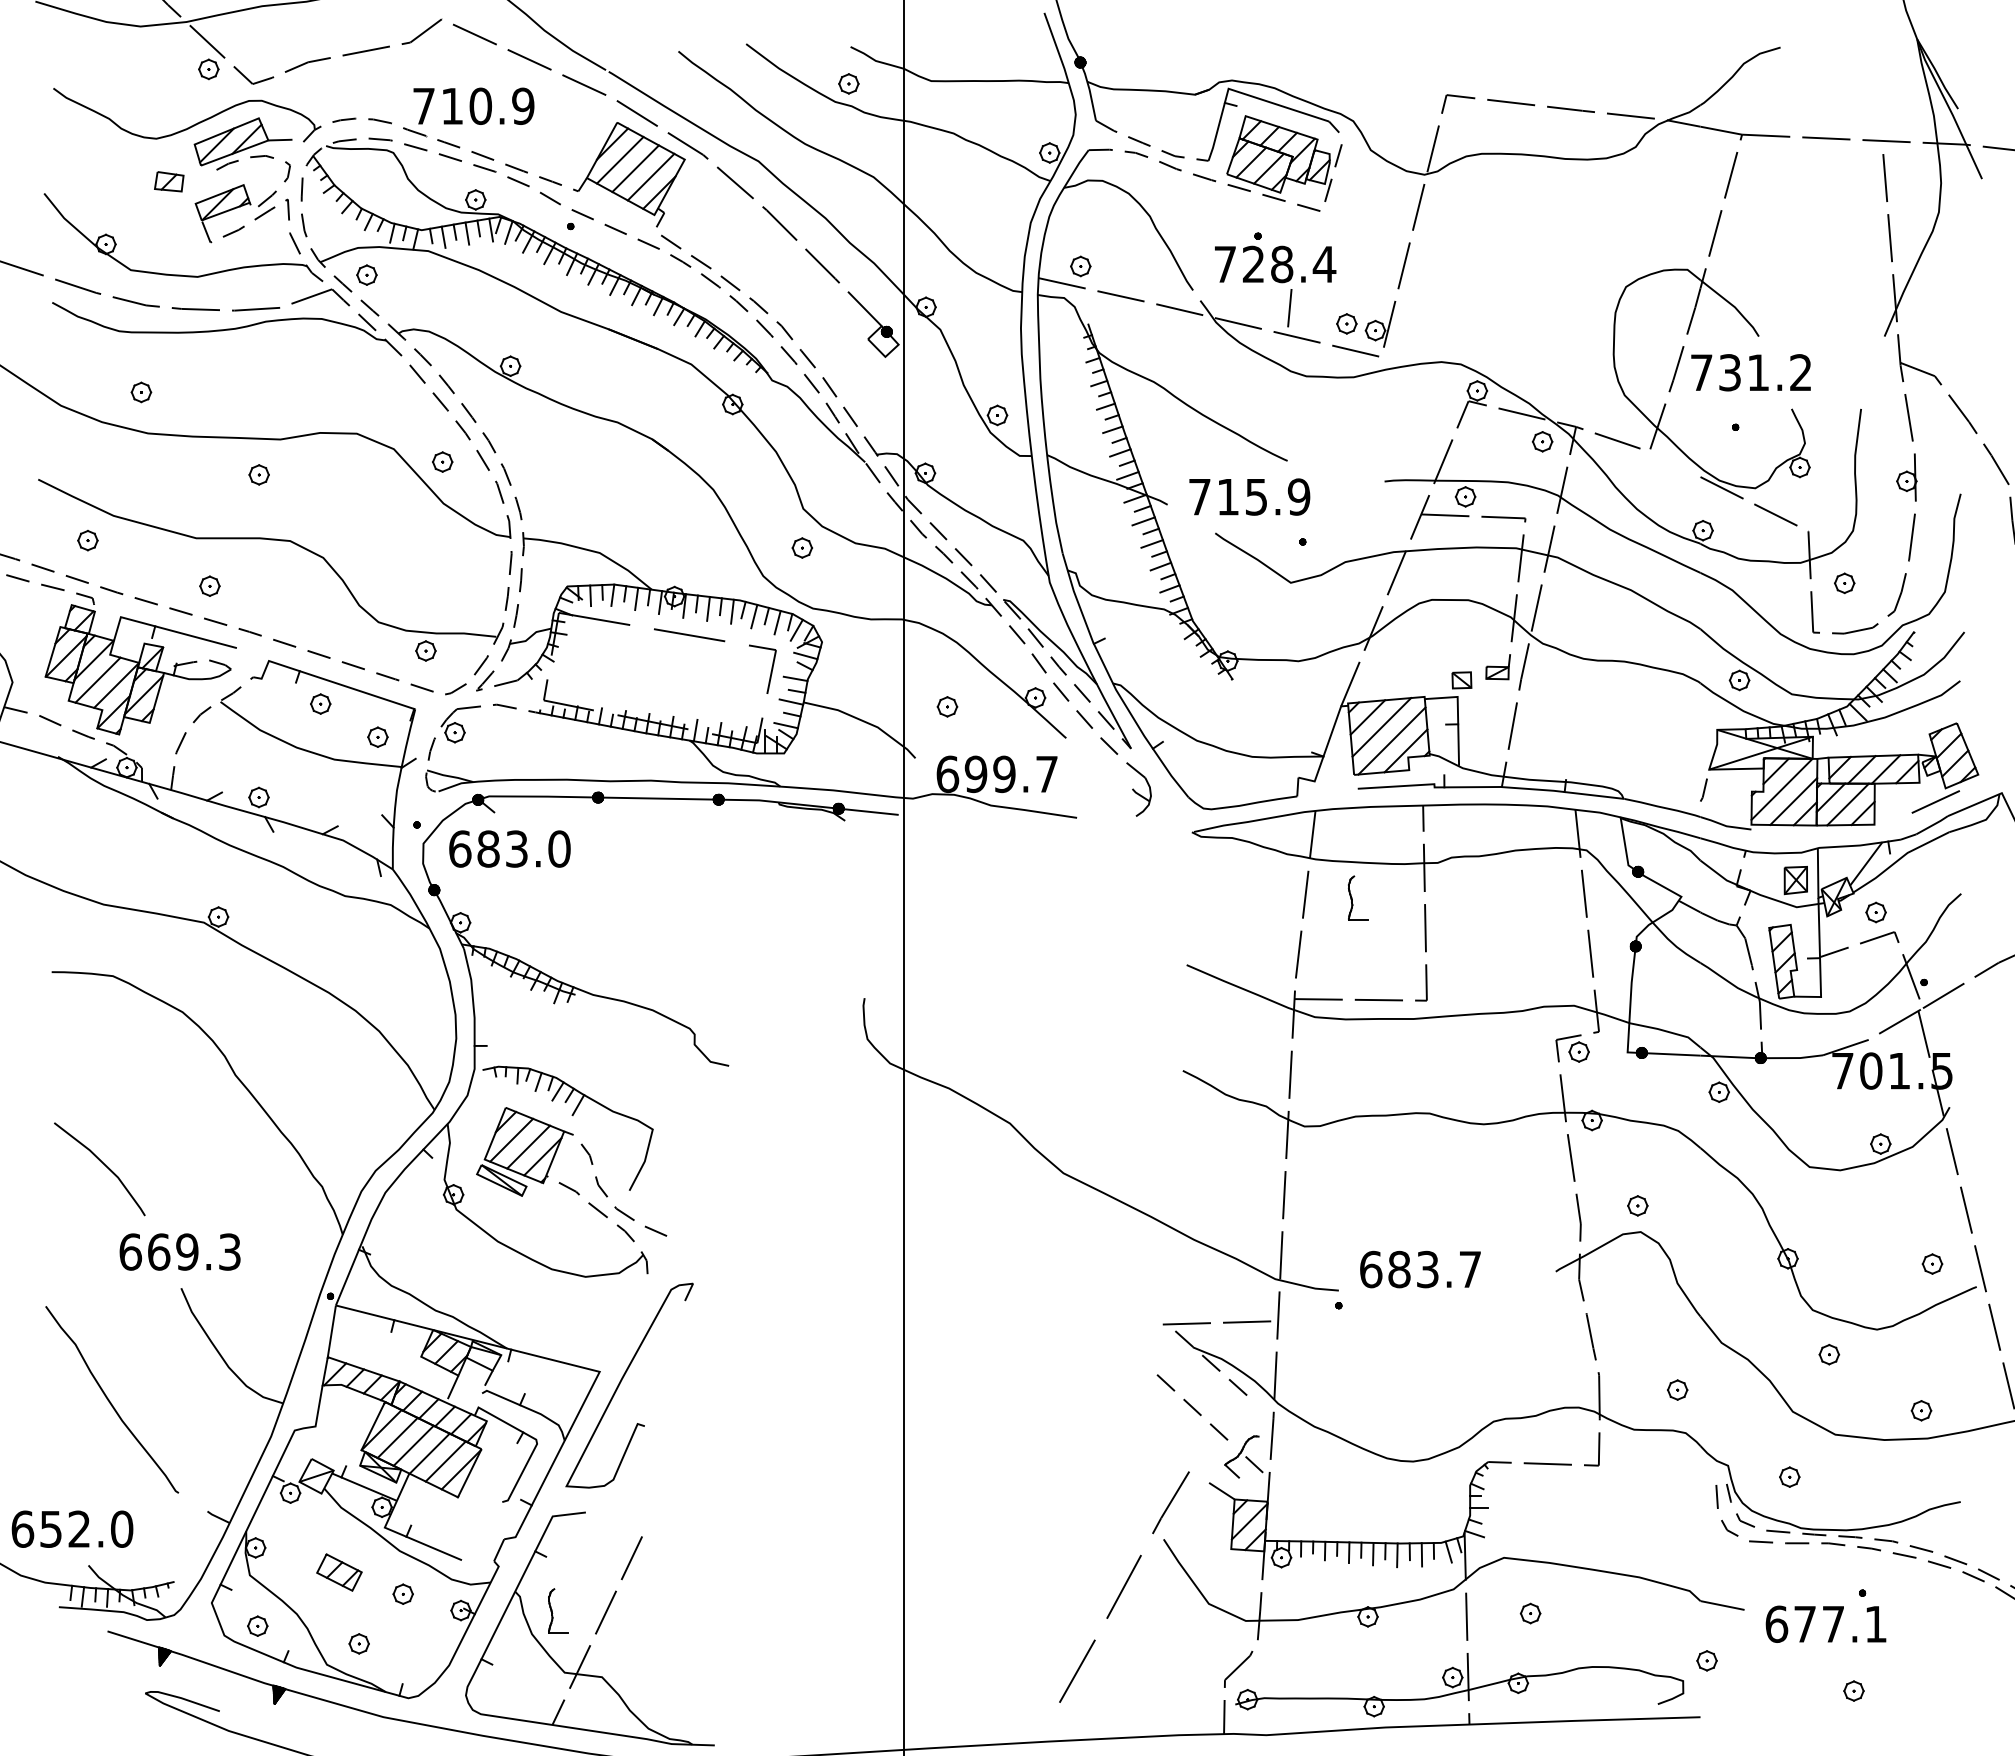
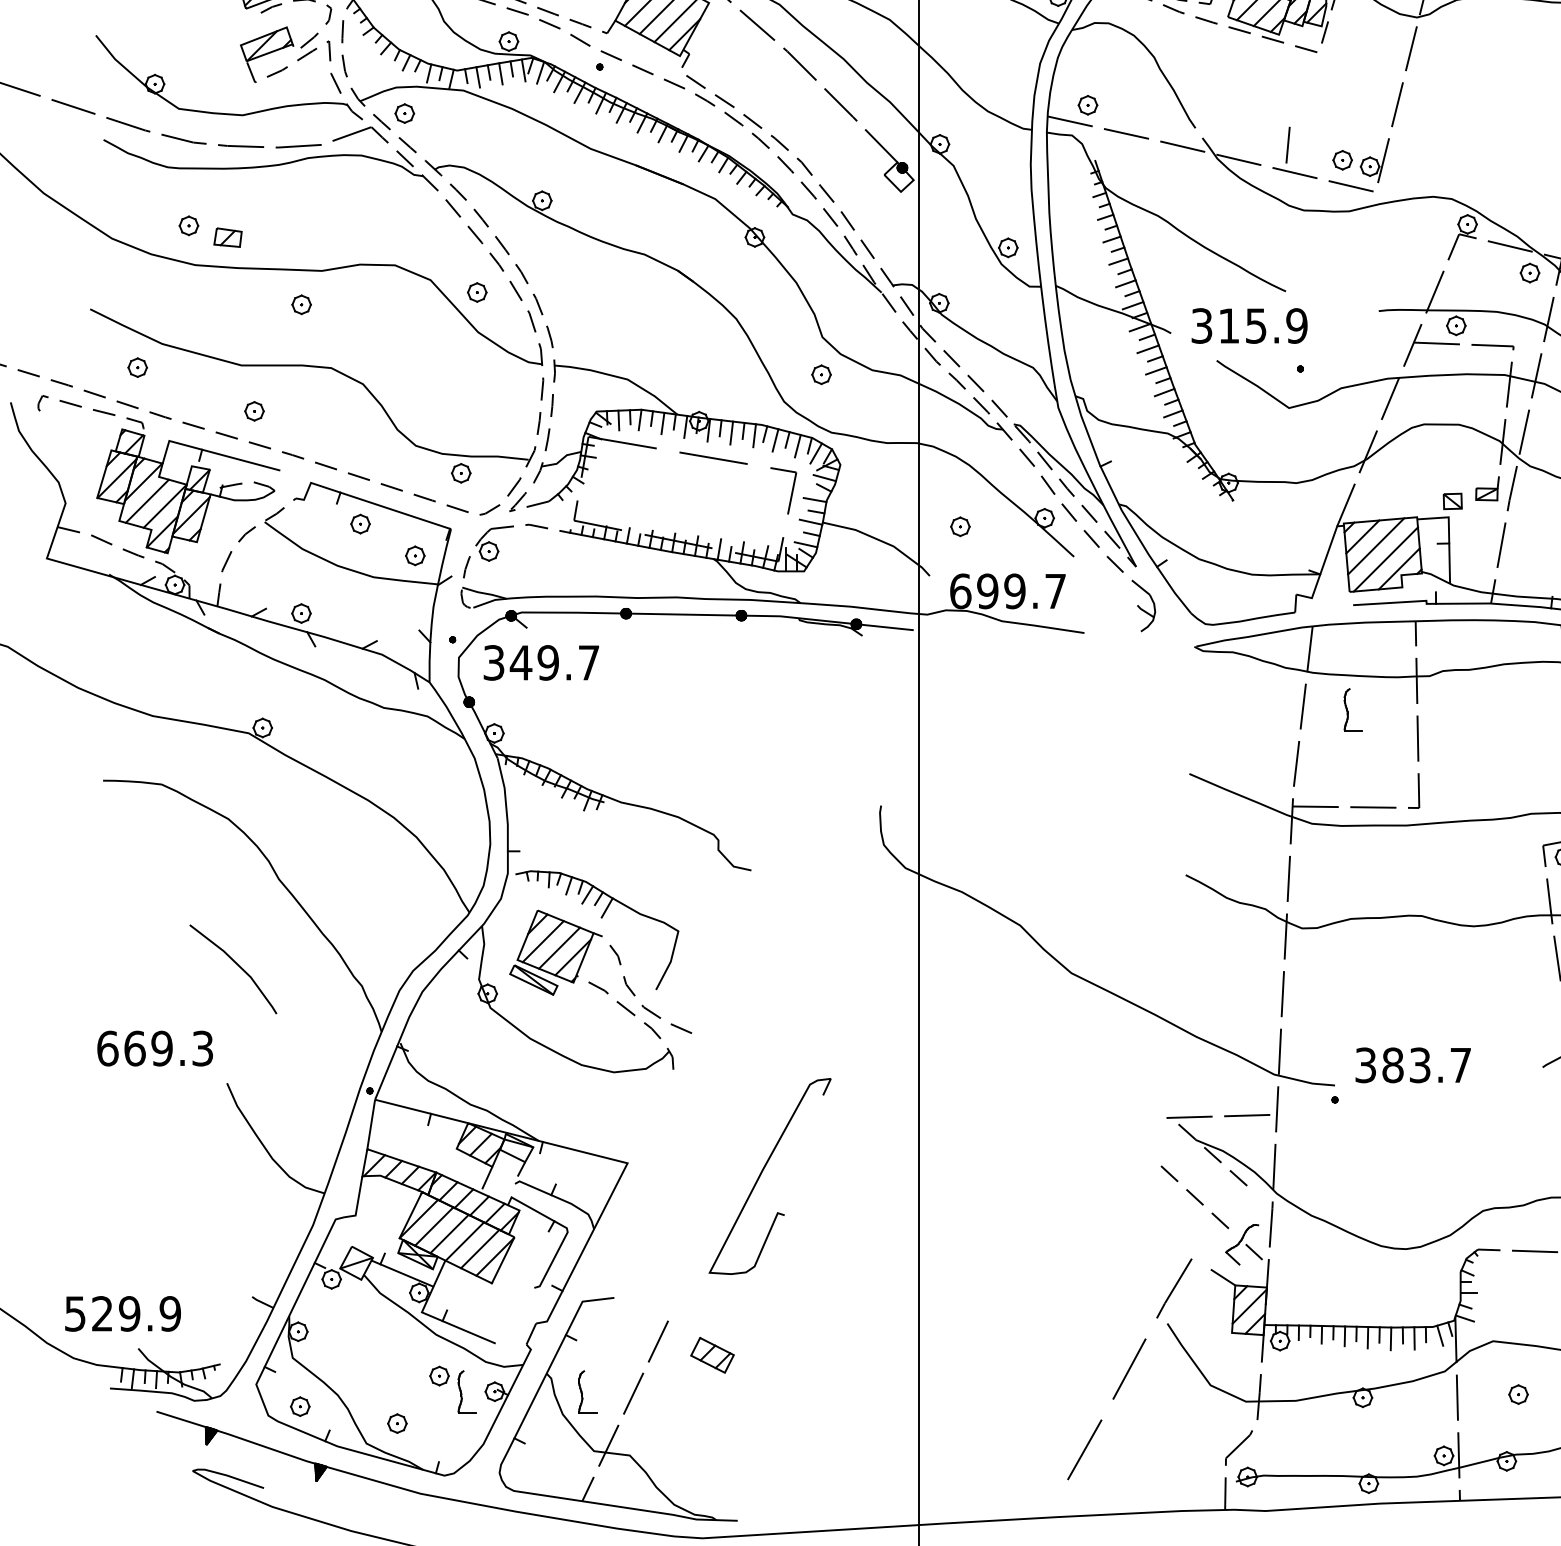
part: (169, 181) -> (228, 237), moved
part: (1275, 257) -> (1274, 96), removed
text: (1199, 496) -> (1201, 325), 715.9 -> 315.9
text: (509, 848) -> (541, 662), 683.0 -> 349.7
line: (103, 1164) -> (236, 964), moved
text: (179, 1251) -> (154, 1048), moved
text: (1371, 1269) -> (1366, 1065), 683.7 -> 383.7
curve: (621, 1382) -> (762, 1173), moved
curve: (110, 1401) -> (159, 1191), removed
text: (72, 1528) -> (122, 1313), 652.0 -> 529.9
part: (339, 1572) -> (712, 1355), moved
part: (432, 1610) -> (467, 1391), added

